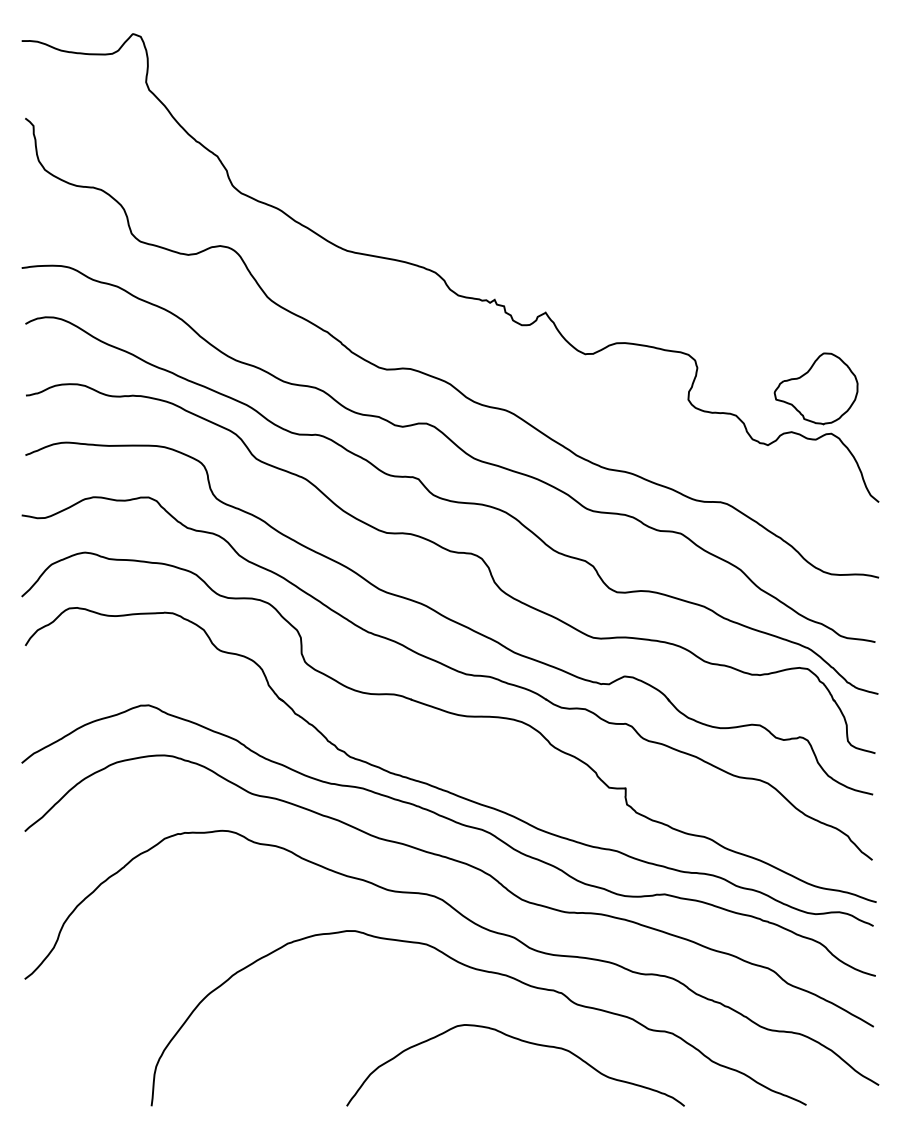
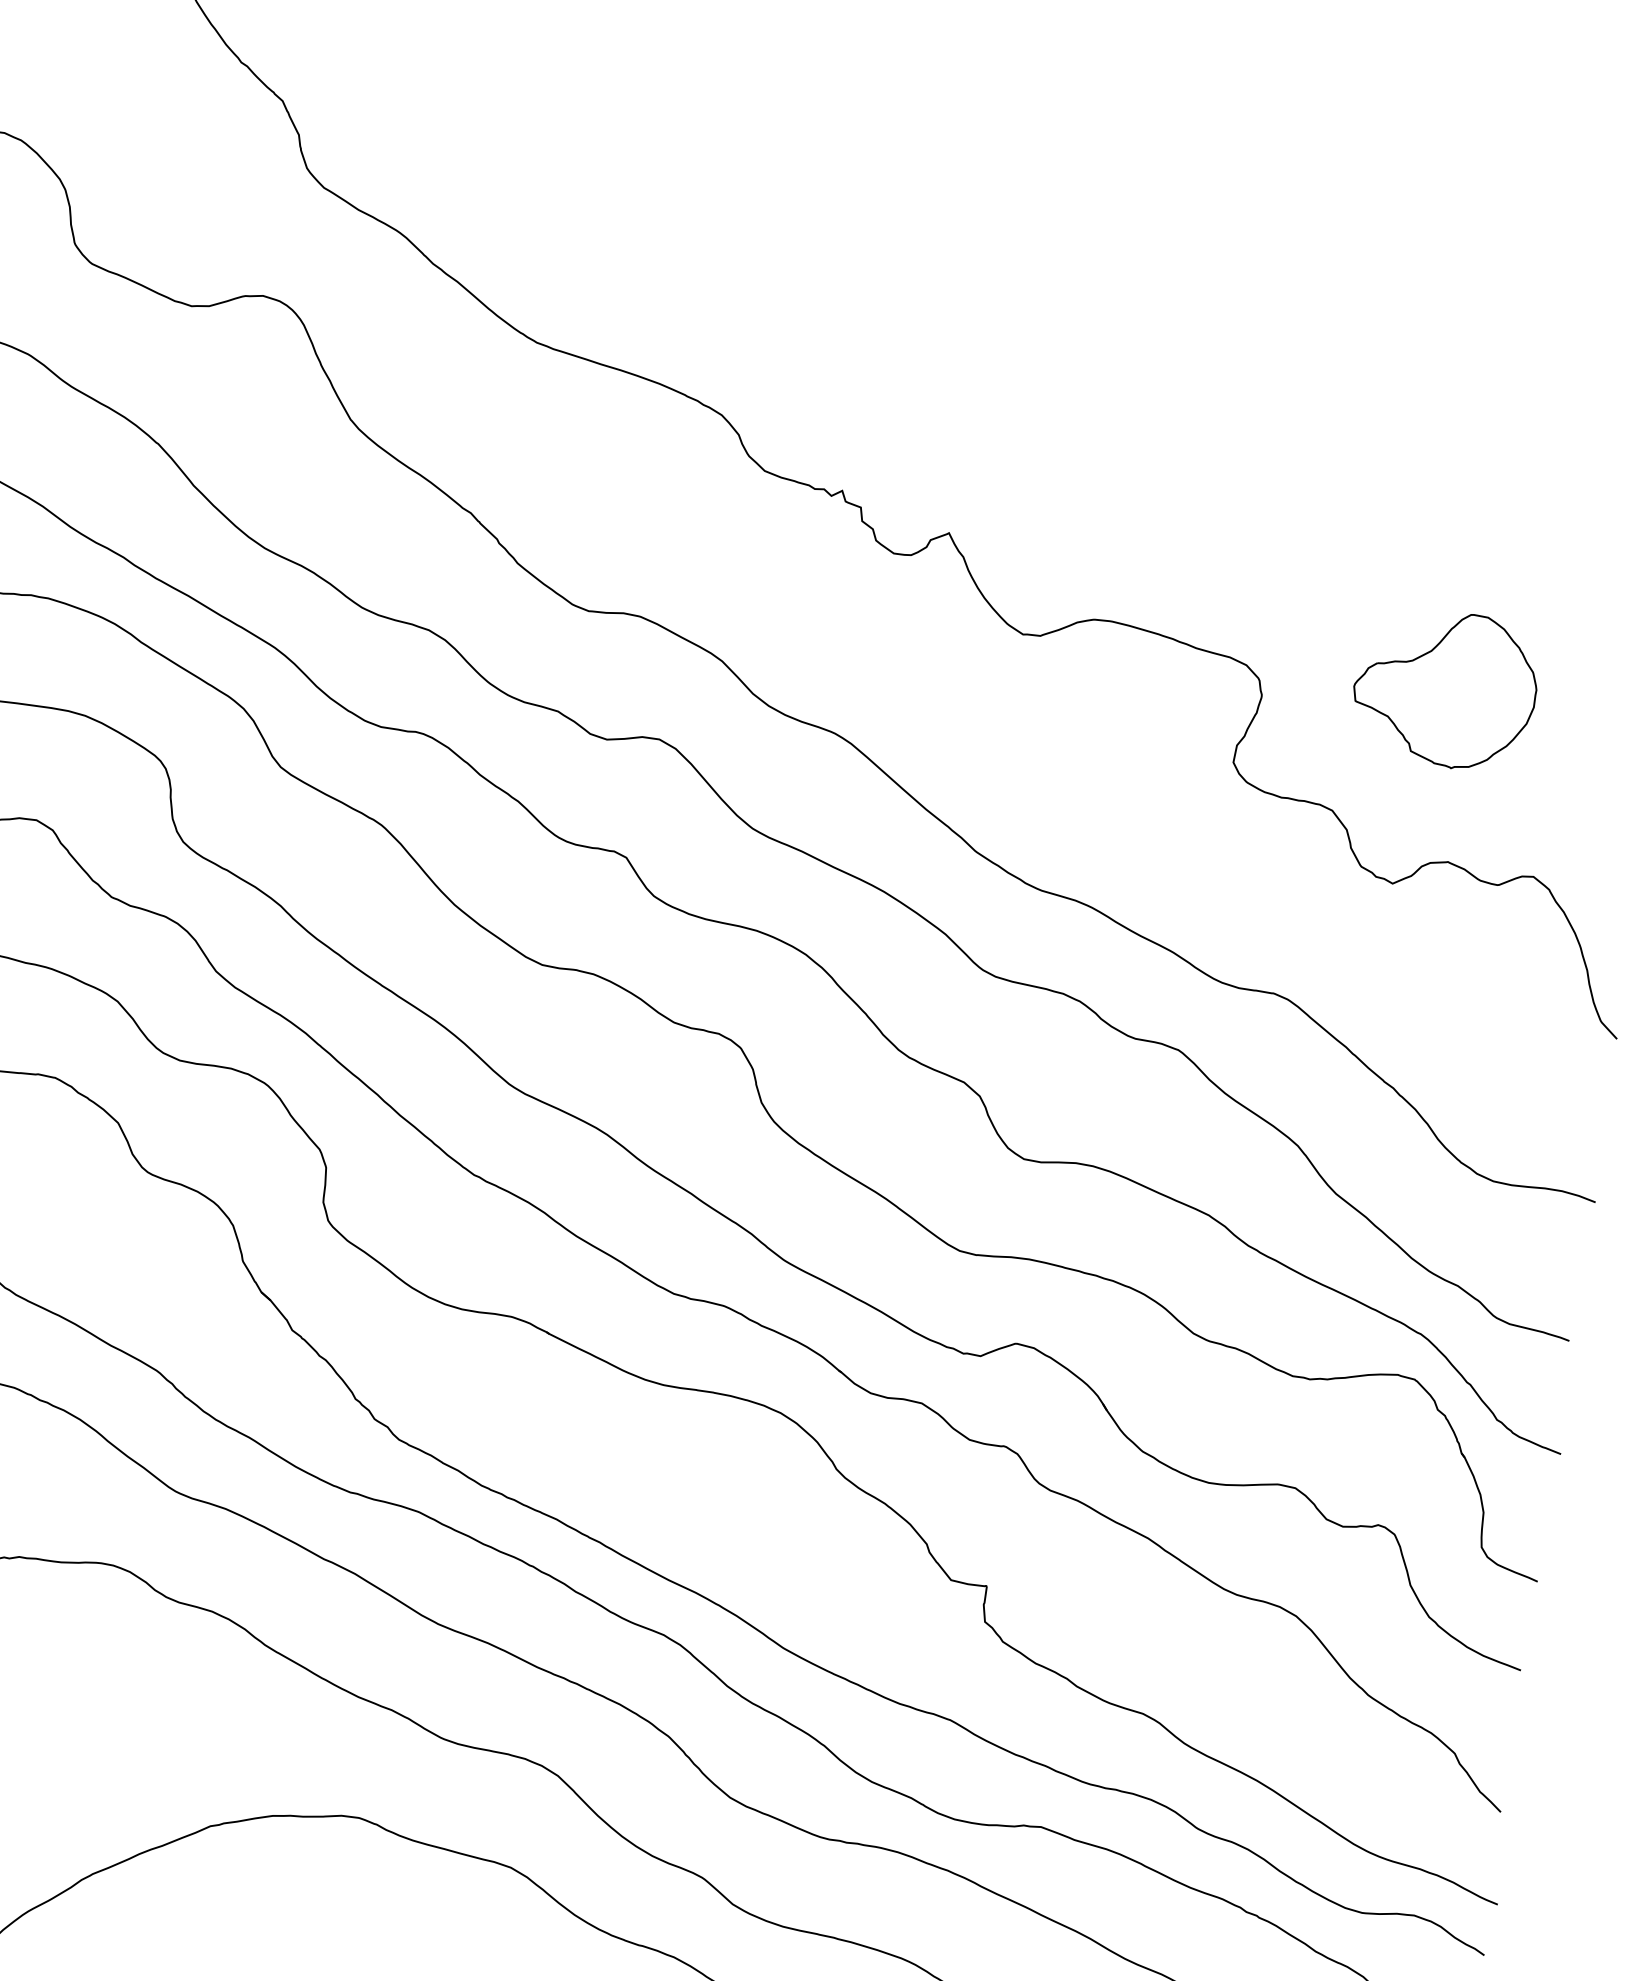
part: (815, 388) -> (1443, 688), moved

